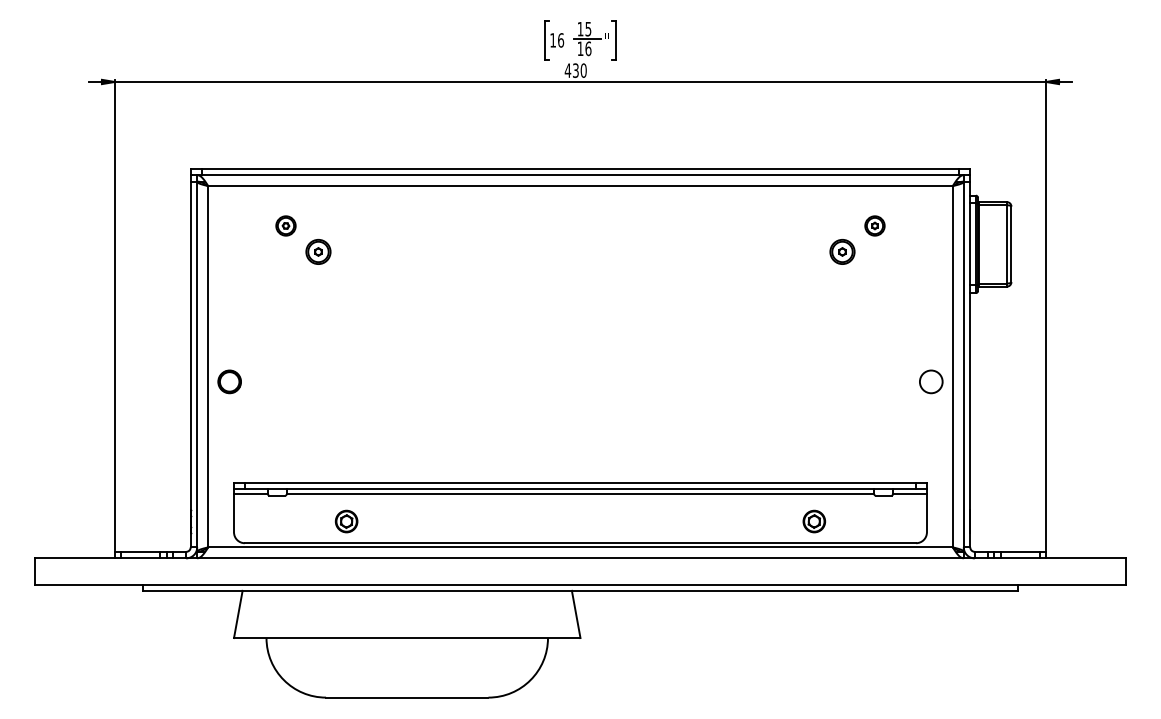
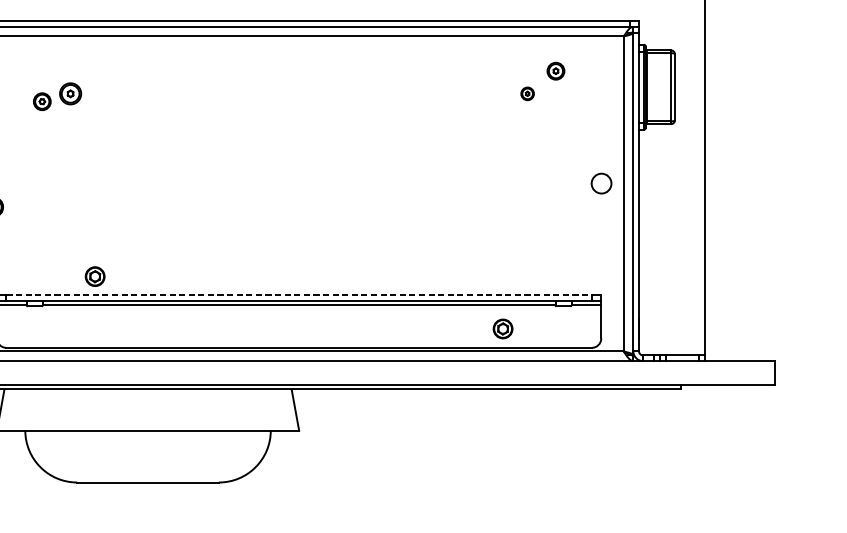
part: (285, 225) -> (41, 101), moved
part: (842, 251) -> (527, 93), size x0.6
circle: (931, 381) -> (601, 183), moved
line: (580, 482) -> (299, 294), solid -> dashed
part: (346, 521) -> (95, 276), moved

